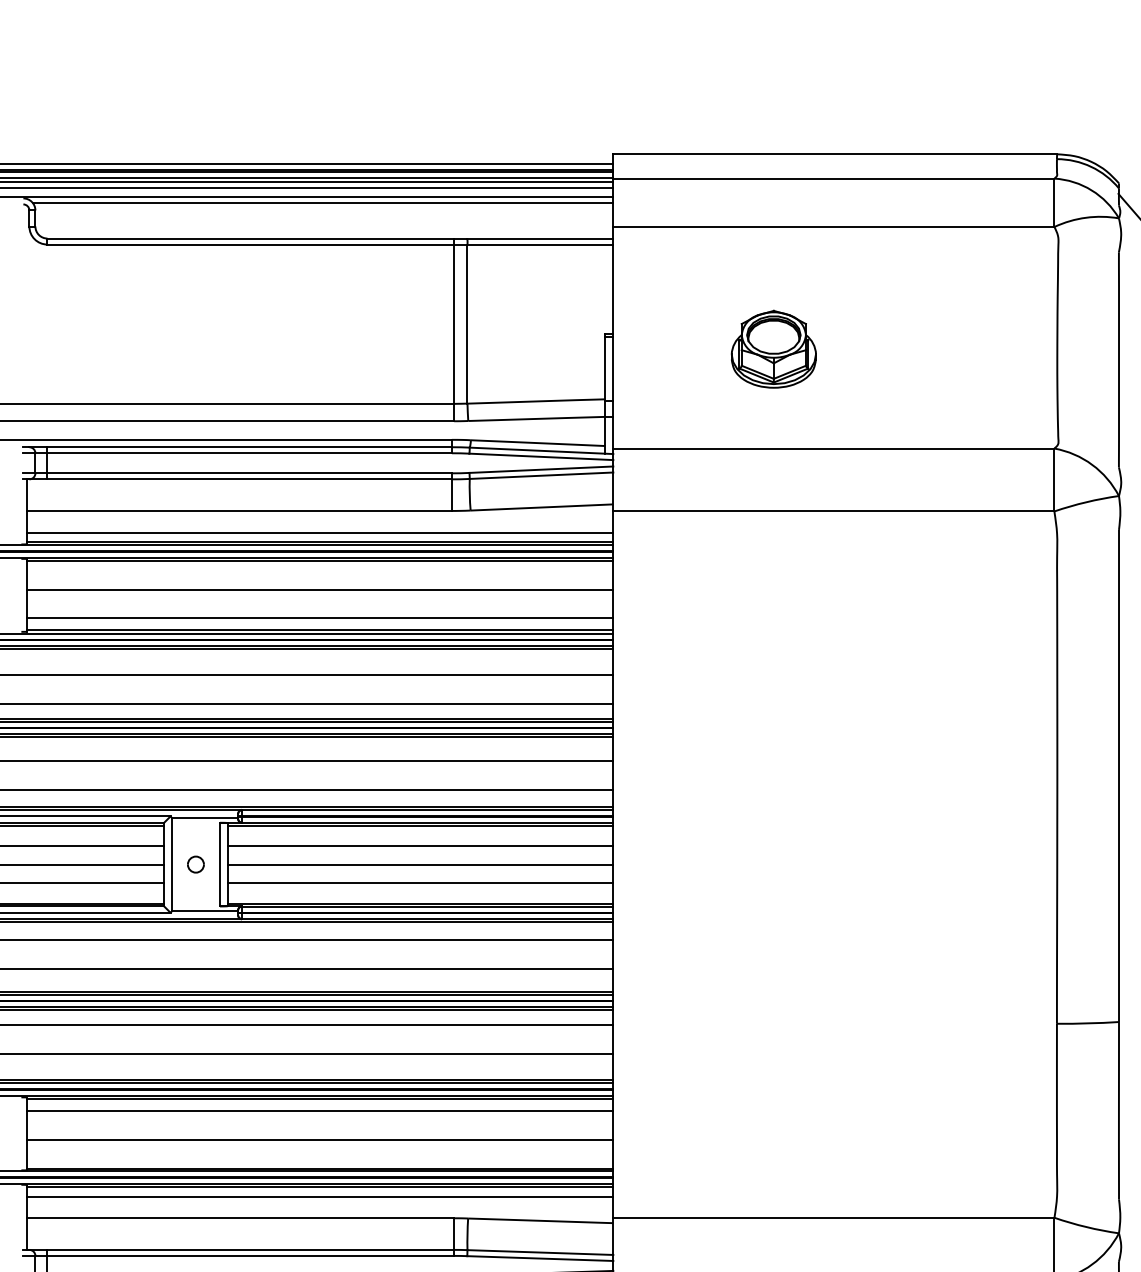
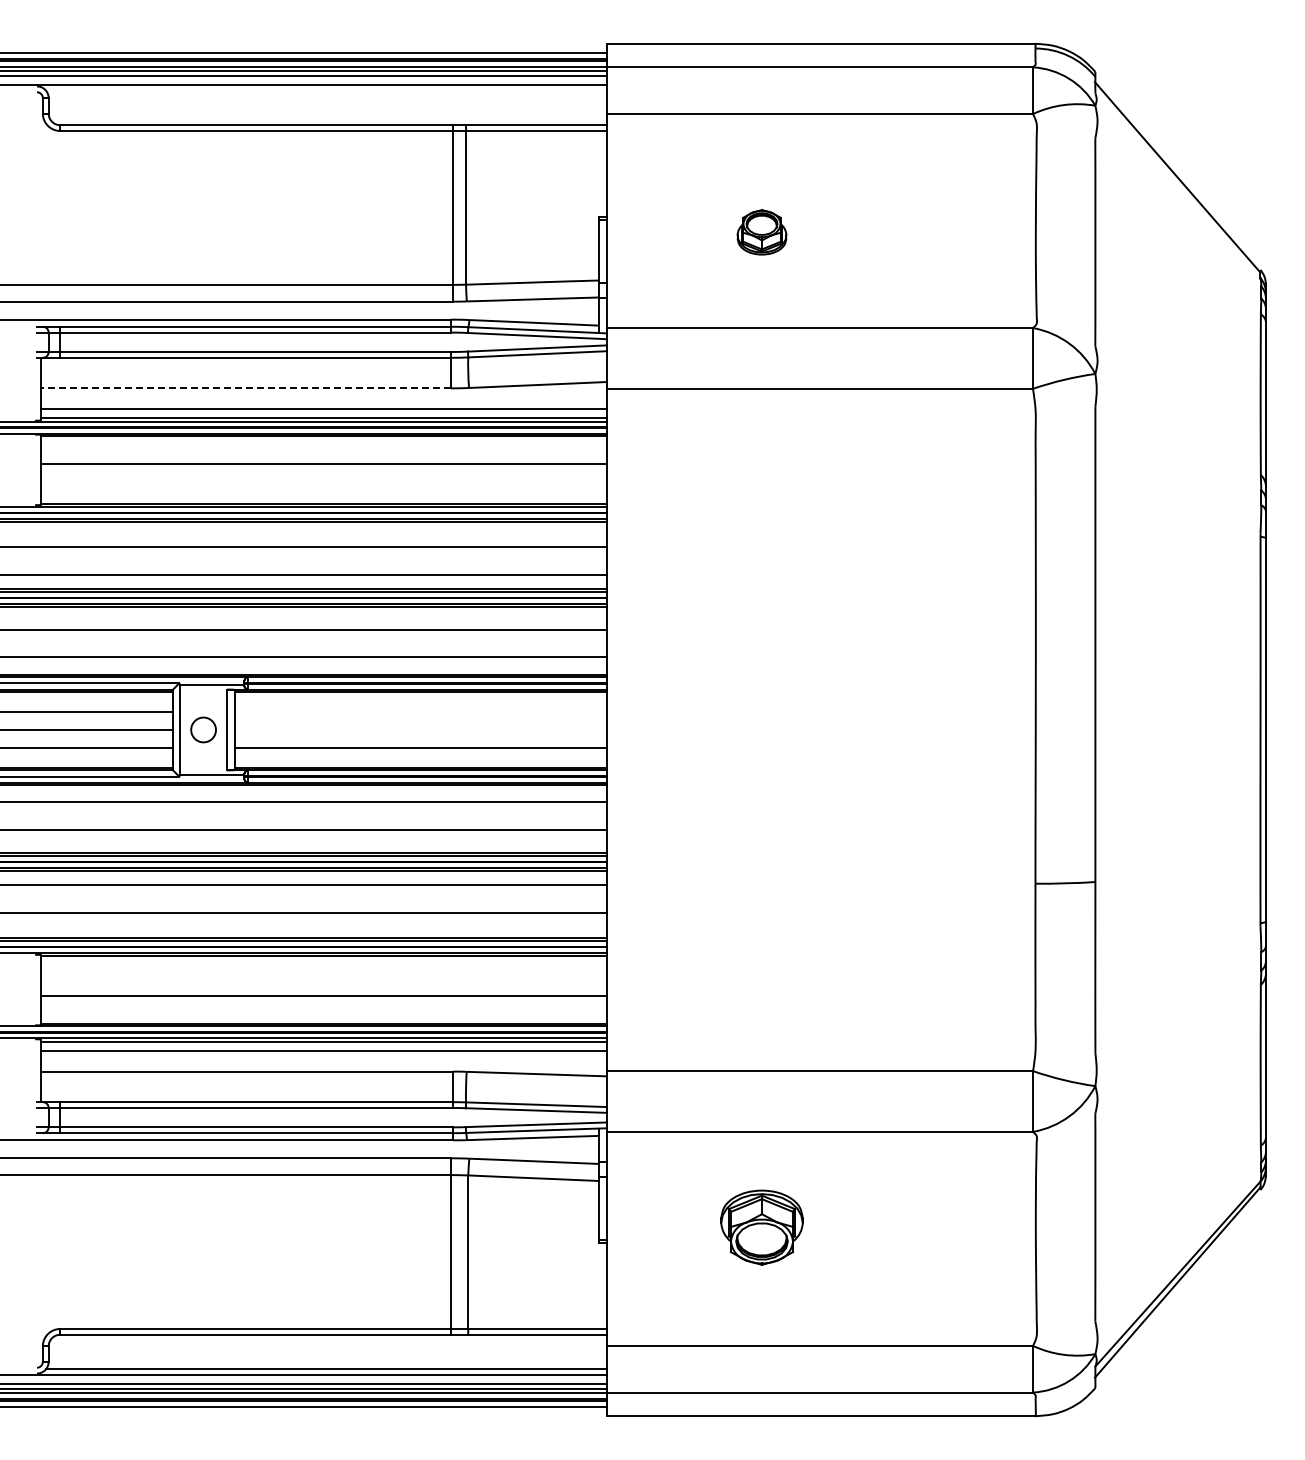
line: (323, 202) -> (326, 90), removed
part: (773, 349) -> (761, 232), size x0.6
line: (239, 511) -> (245, 388), solid -> dashed
line: (319, 618) -> (323, 492), removed
line: (420, 846) -> (420, 712), removed
part: (195, 864) -> (203, 729), size x1.6
line: (420, 864) -> (420, 729), removed
line: (319, 1110) -> (323, 967), removed

